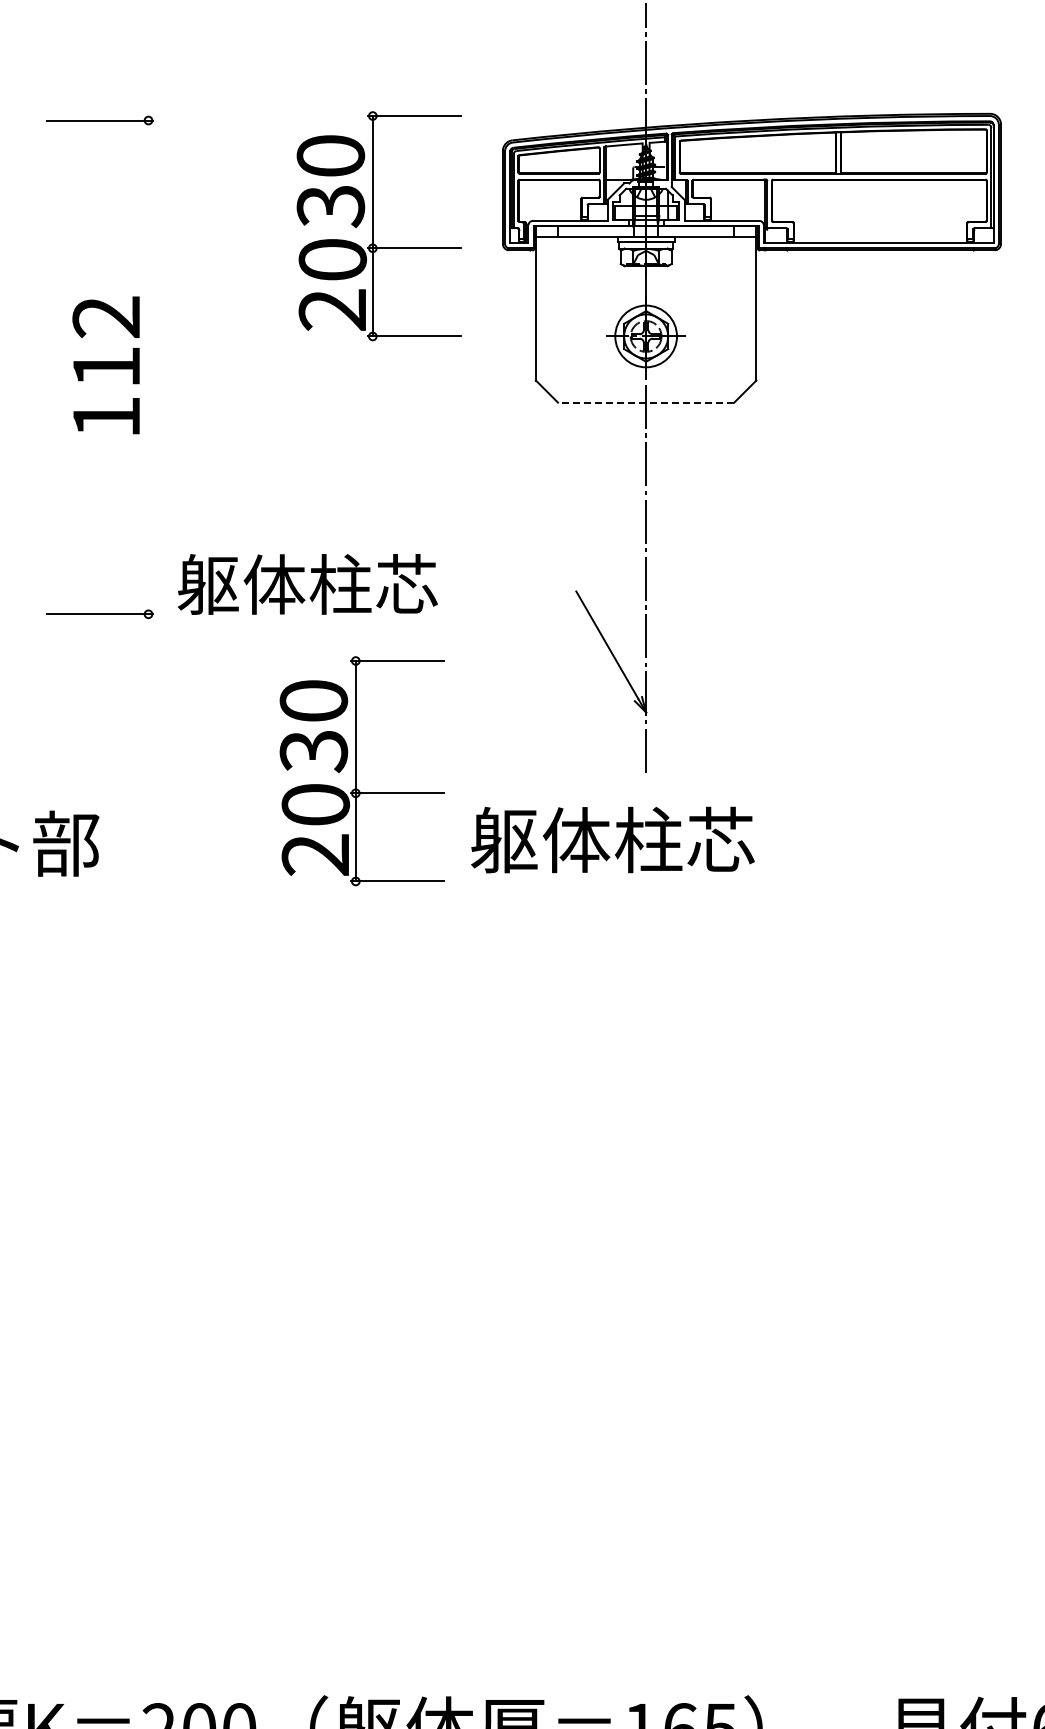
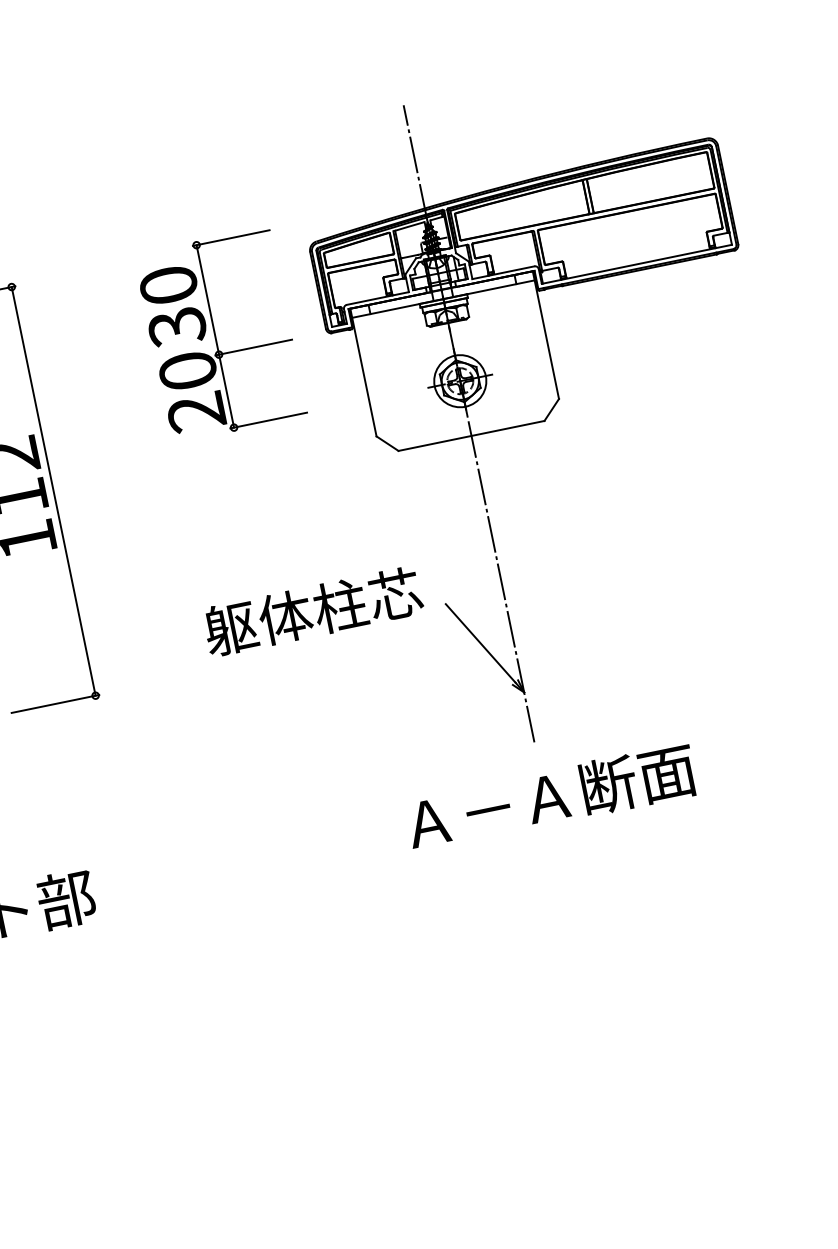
line: (148, 367) -> (53, 491), added
line: (645, 402) -> (470, 435), dashed -> solid
text: (307, 584) -> (312, 611), moved
part: (361, 771) -> (298, 789), removed
text: (648, 839) -> (547, 797), 躯体柱芯 -> Ａ－Ａ断面

